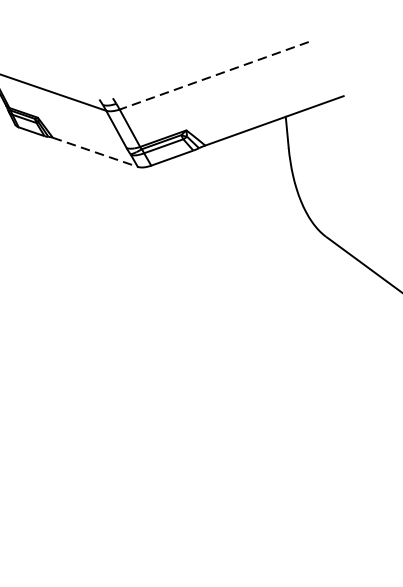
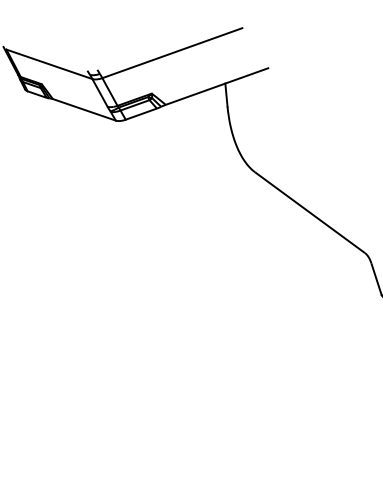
line: (213, 76) -> (171, 53), dashed -> solid
line: (95, 151) -> (84, 109), dashed -> solid

